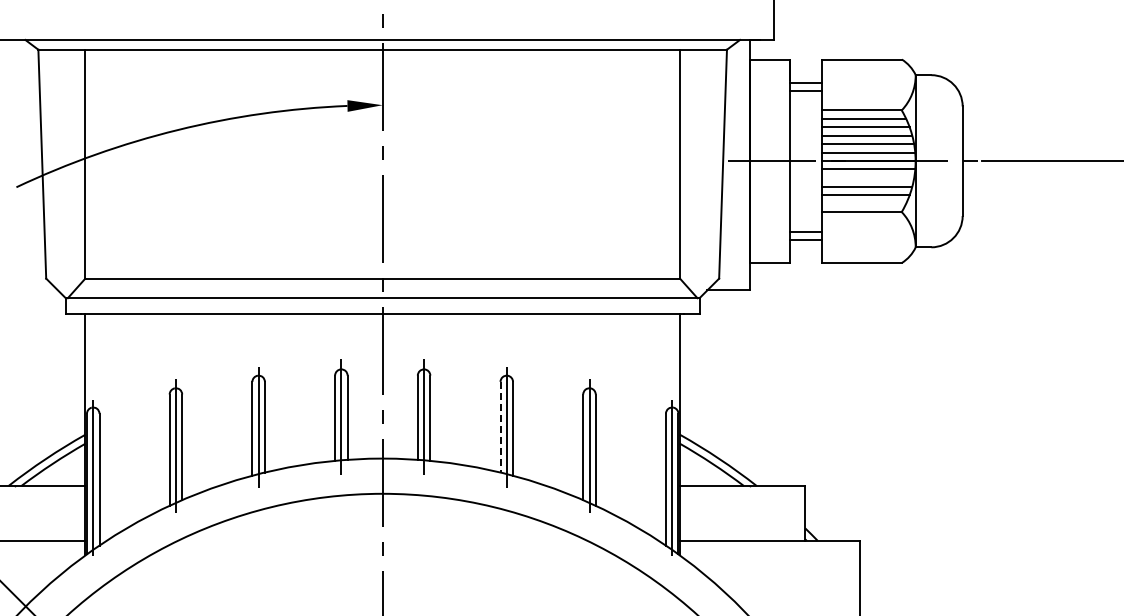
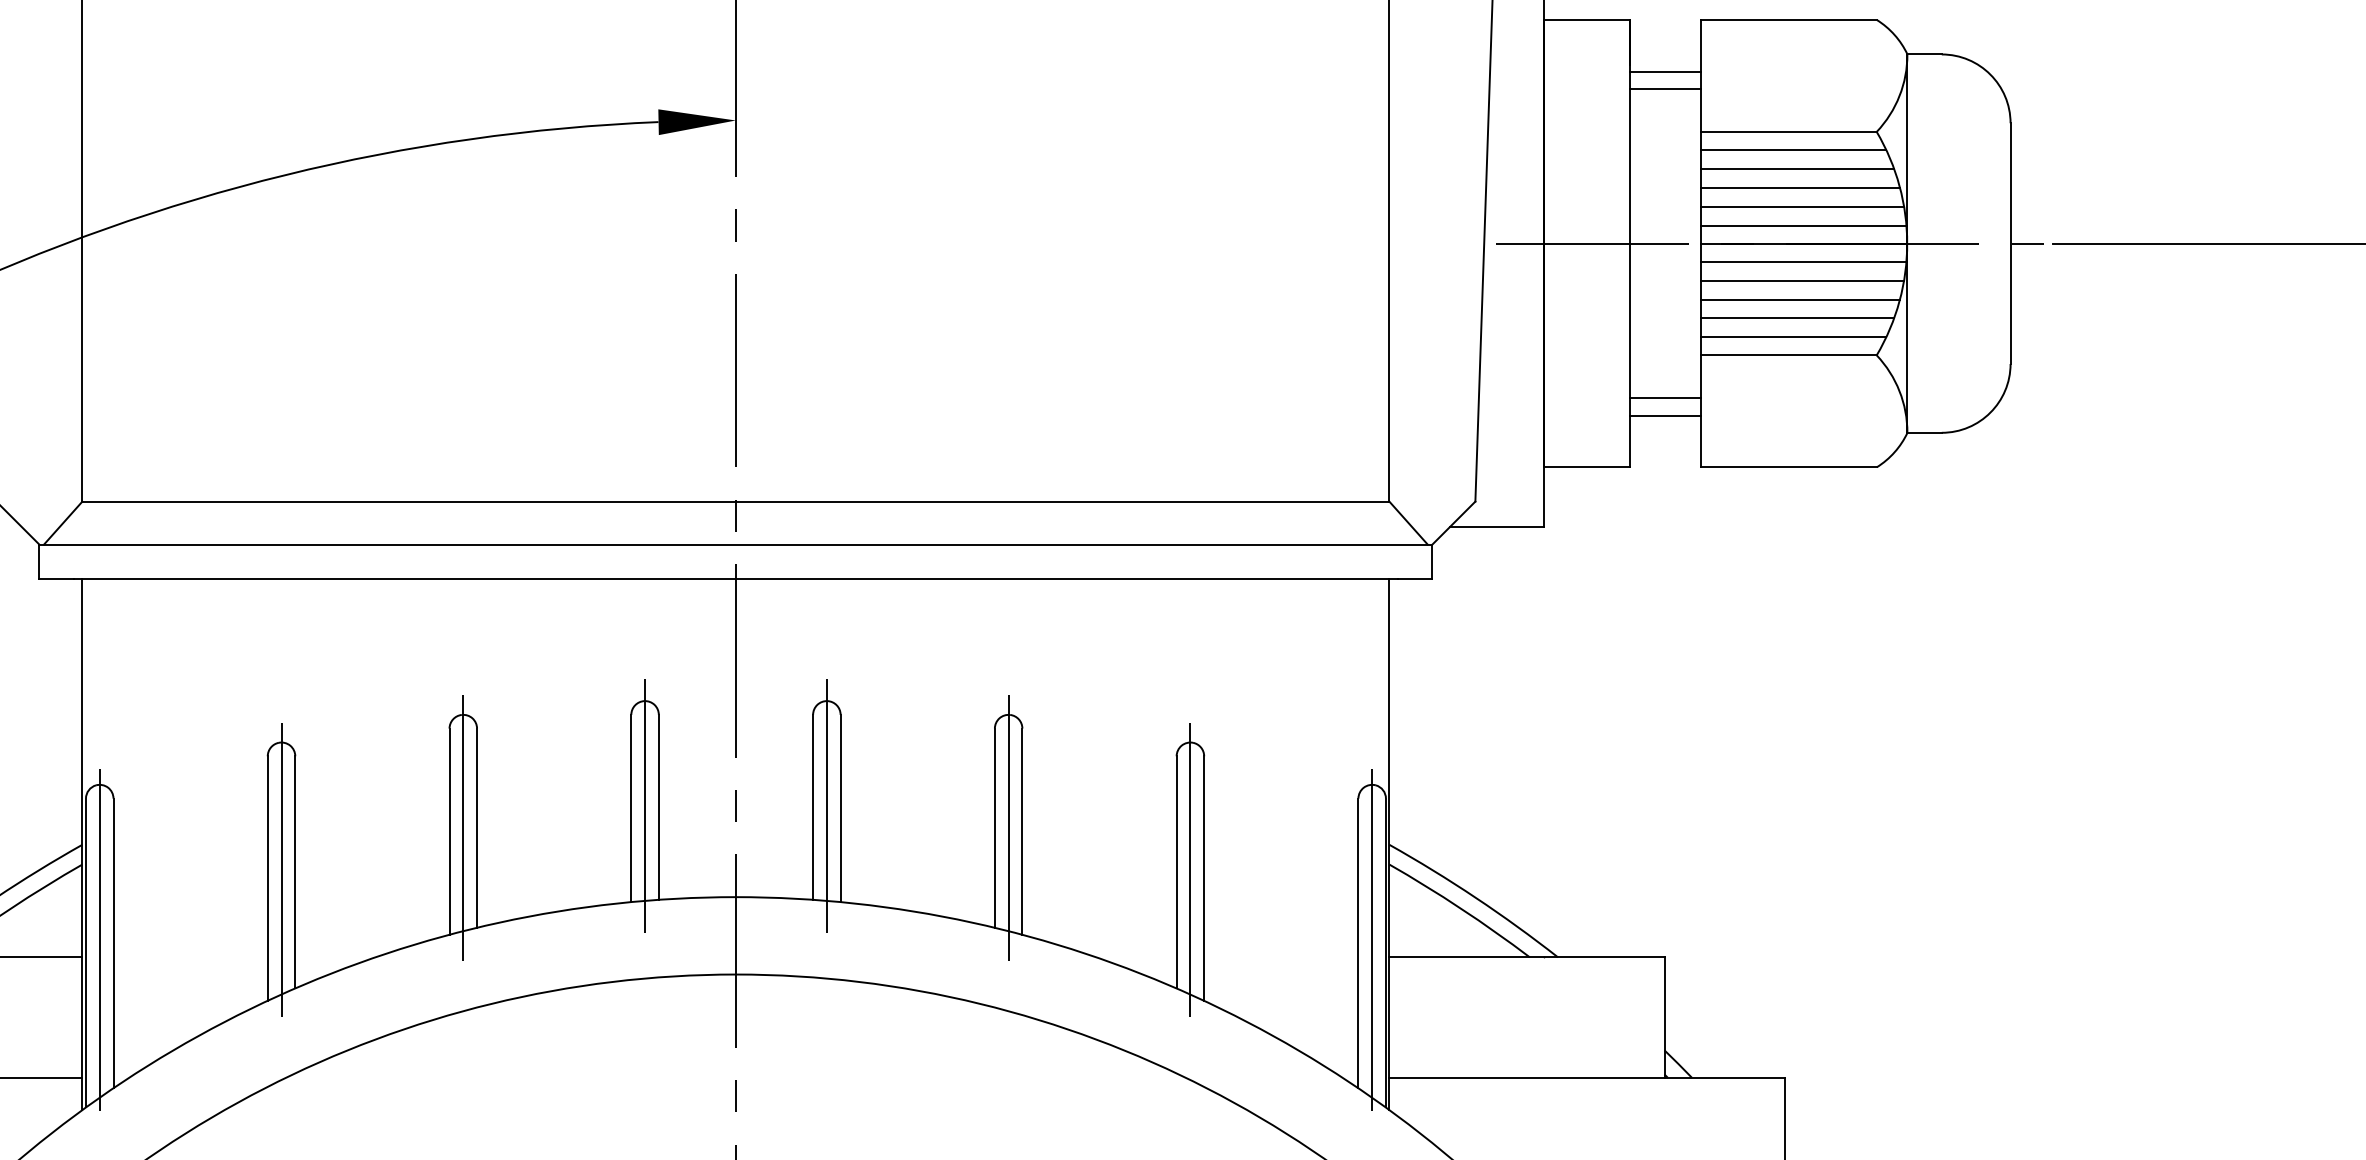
line: (867, 178) -> (1801, 281), added
line: (863, 203) -> (1792, 336), added
line: (500, 427) -> (994, 828), dashed -> solid

